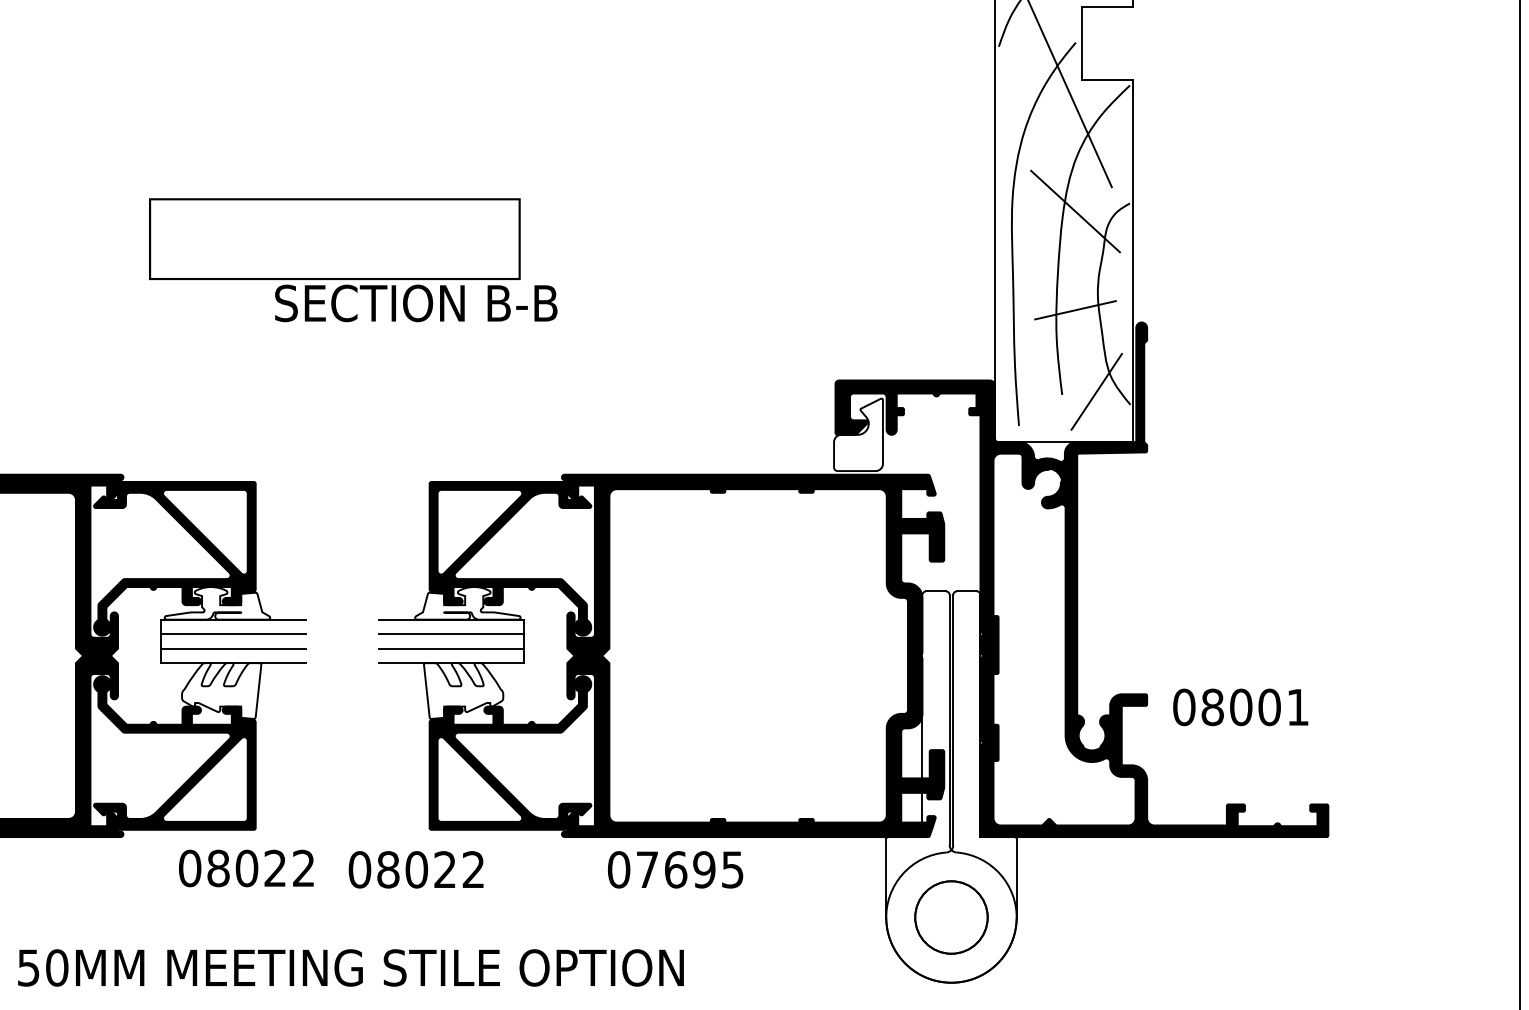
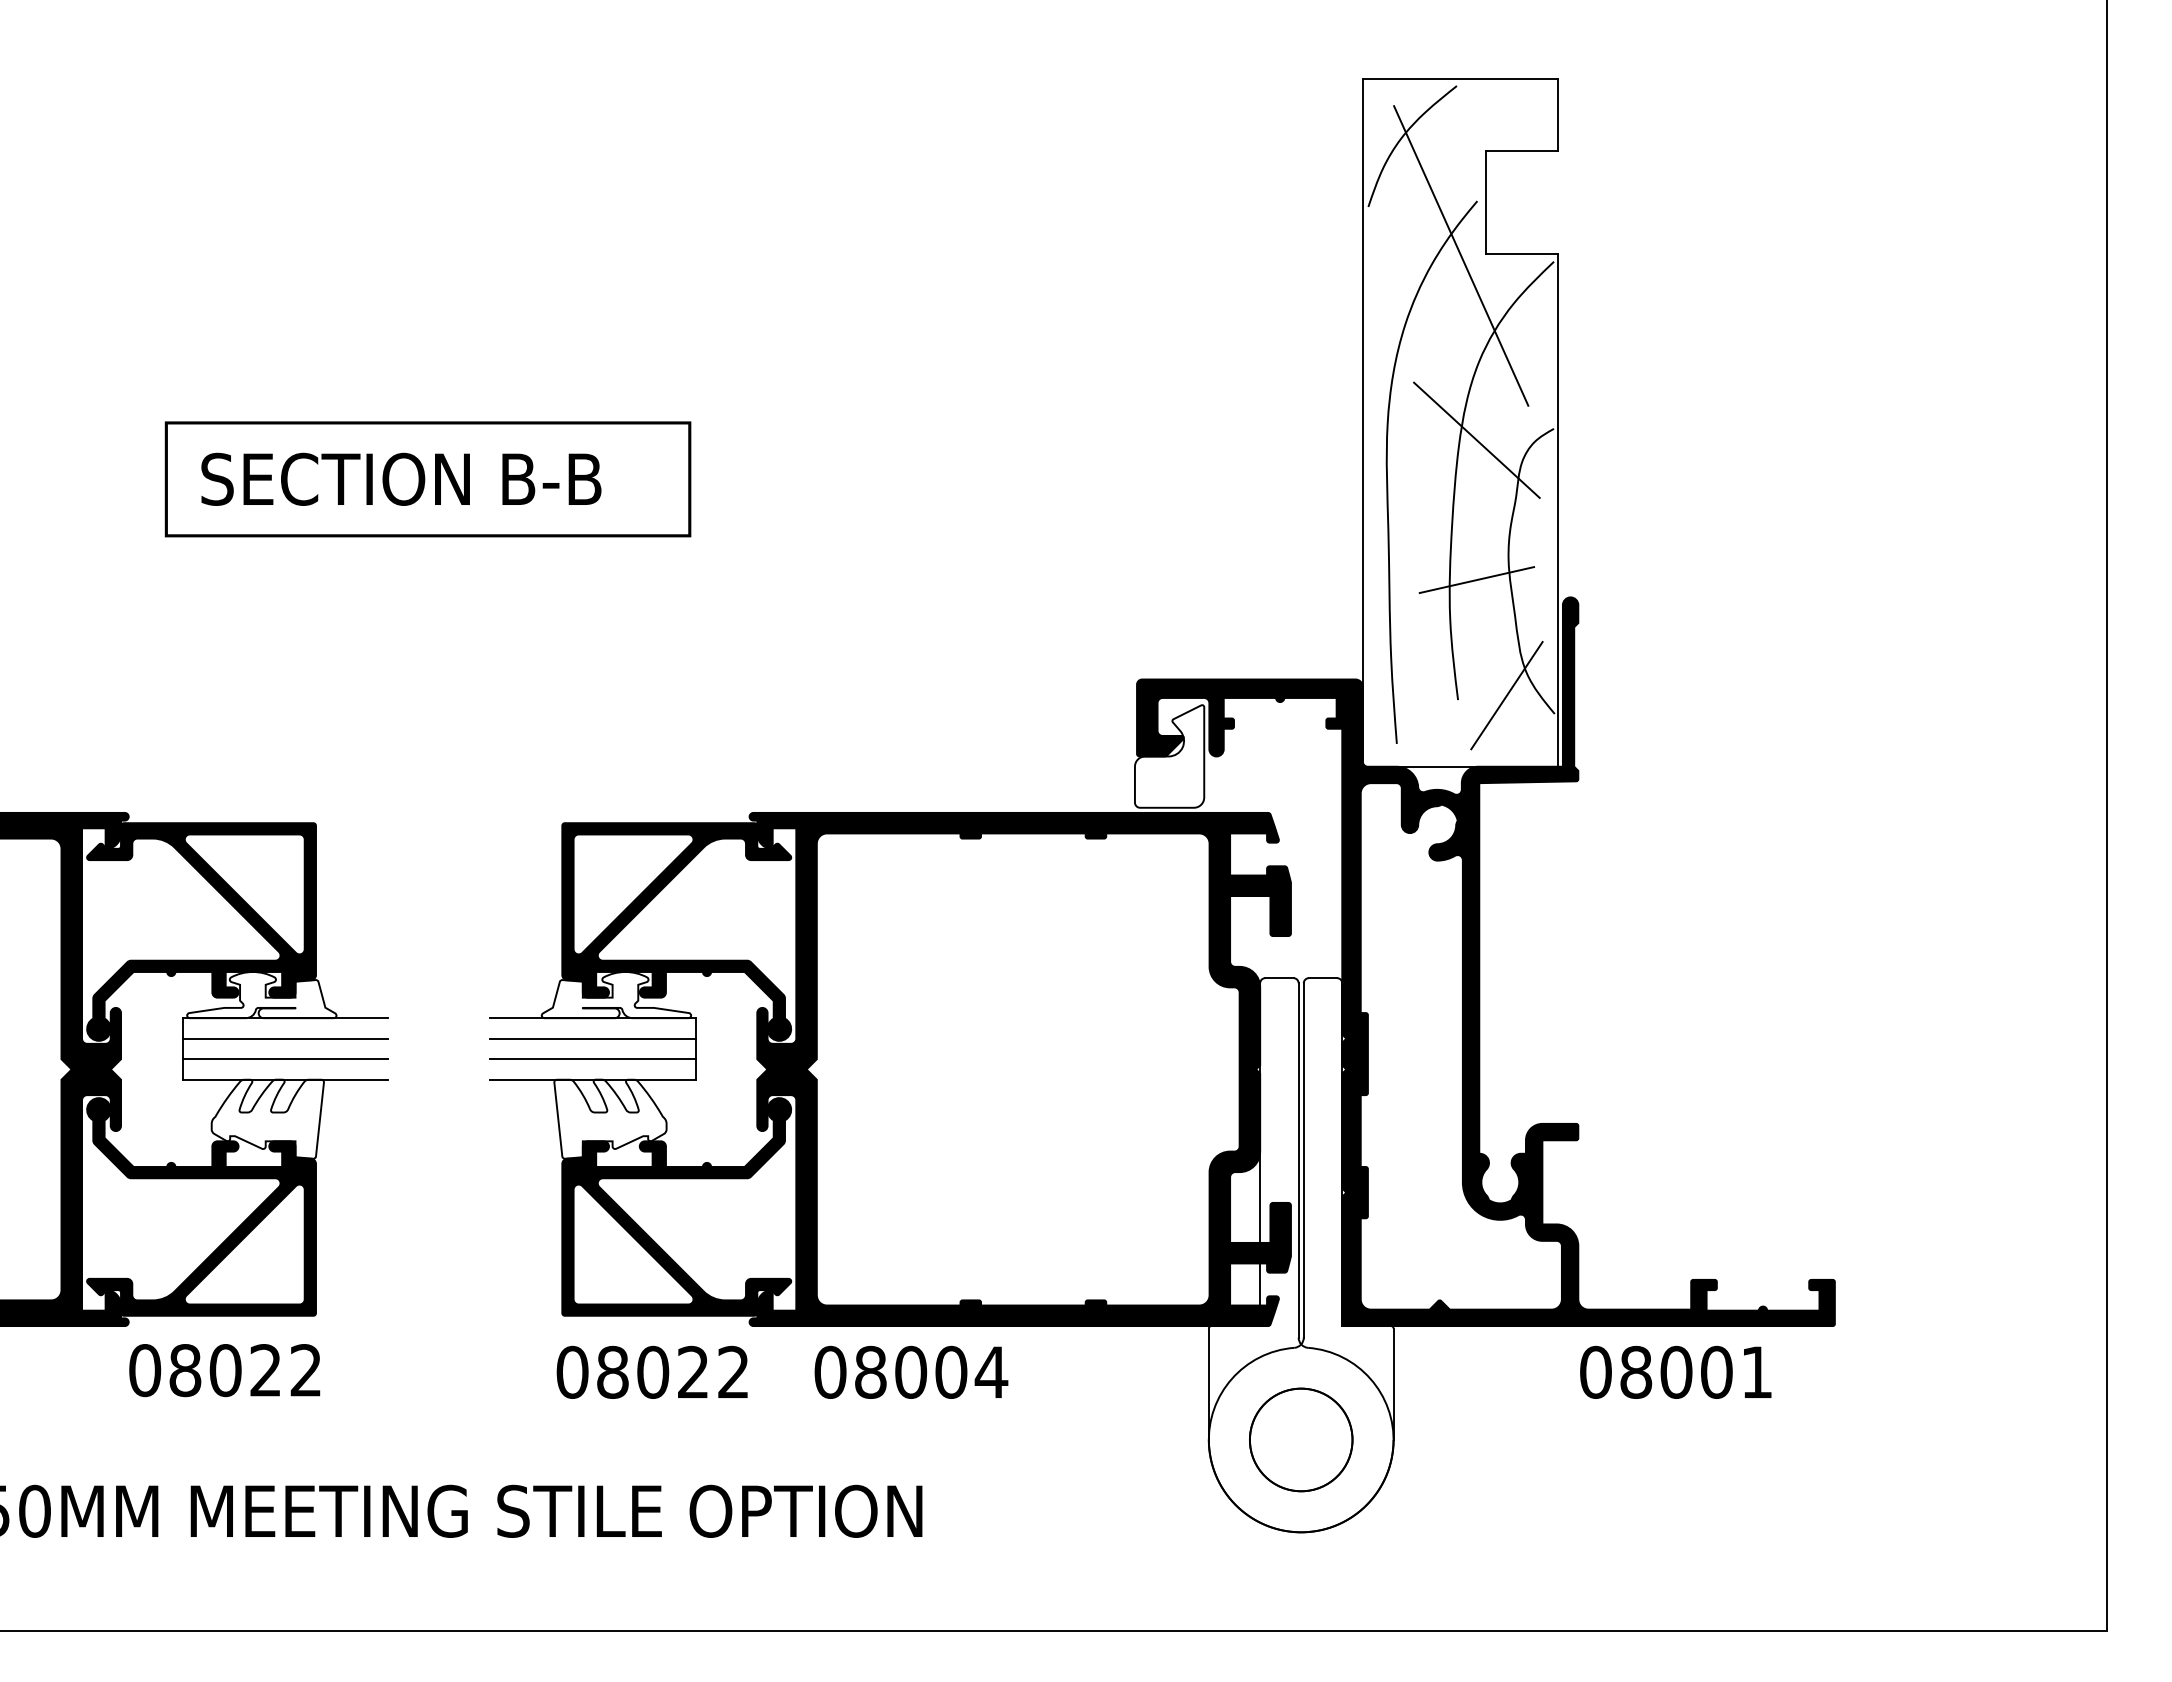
text: (416, 302) -> (401, 478), moved
text: (1240, 706) -> (1675, 1371), moved
text: (246, 868) -> (224, 1370), moved
text: (415, 869) -> (651, 1371), moved
text: (690, 869) -> (931, 1371), 07695 -> 08004

